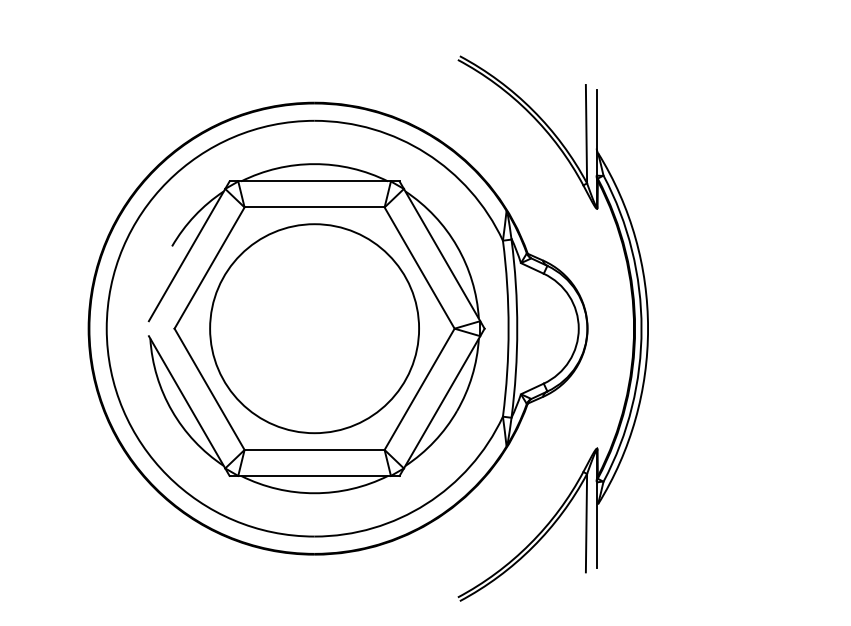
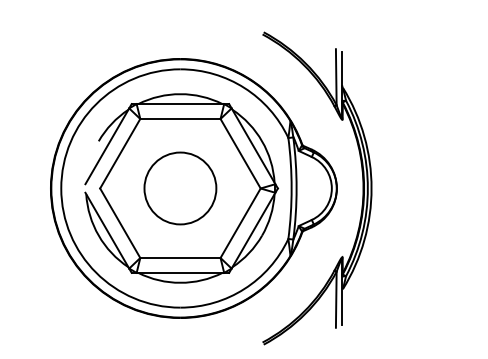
circle: (314, 328) -> (180, 188), size x0.6

